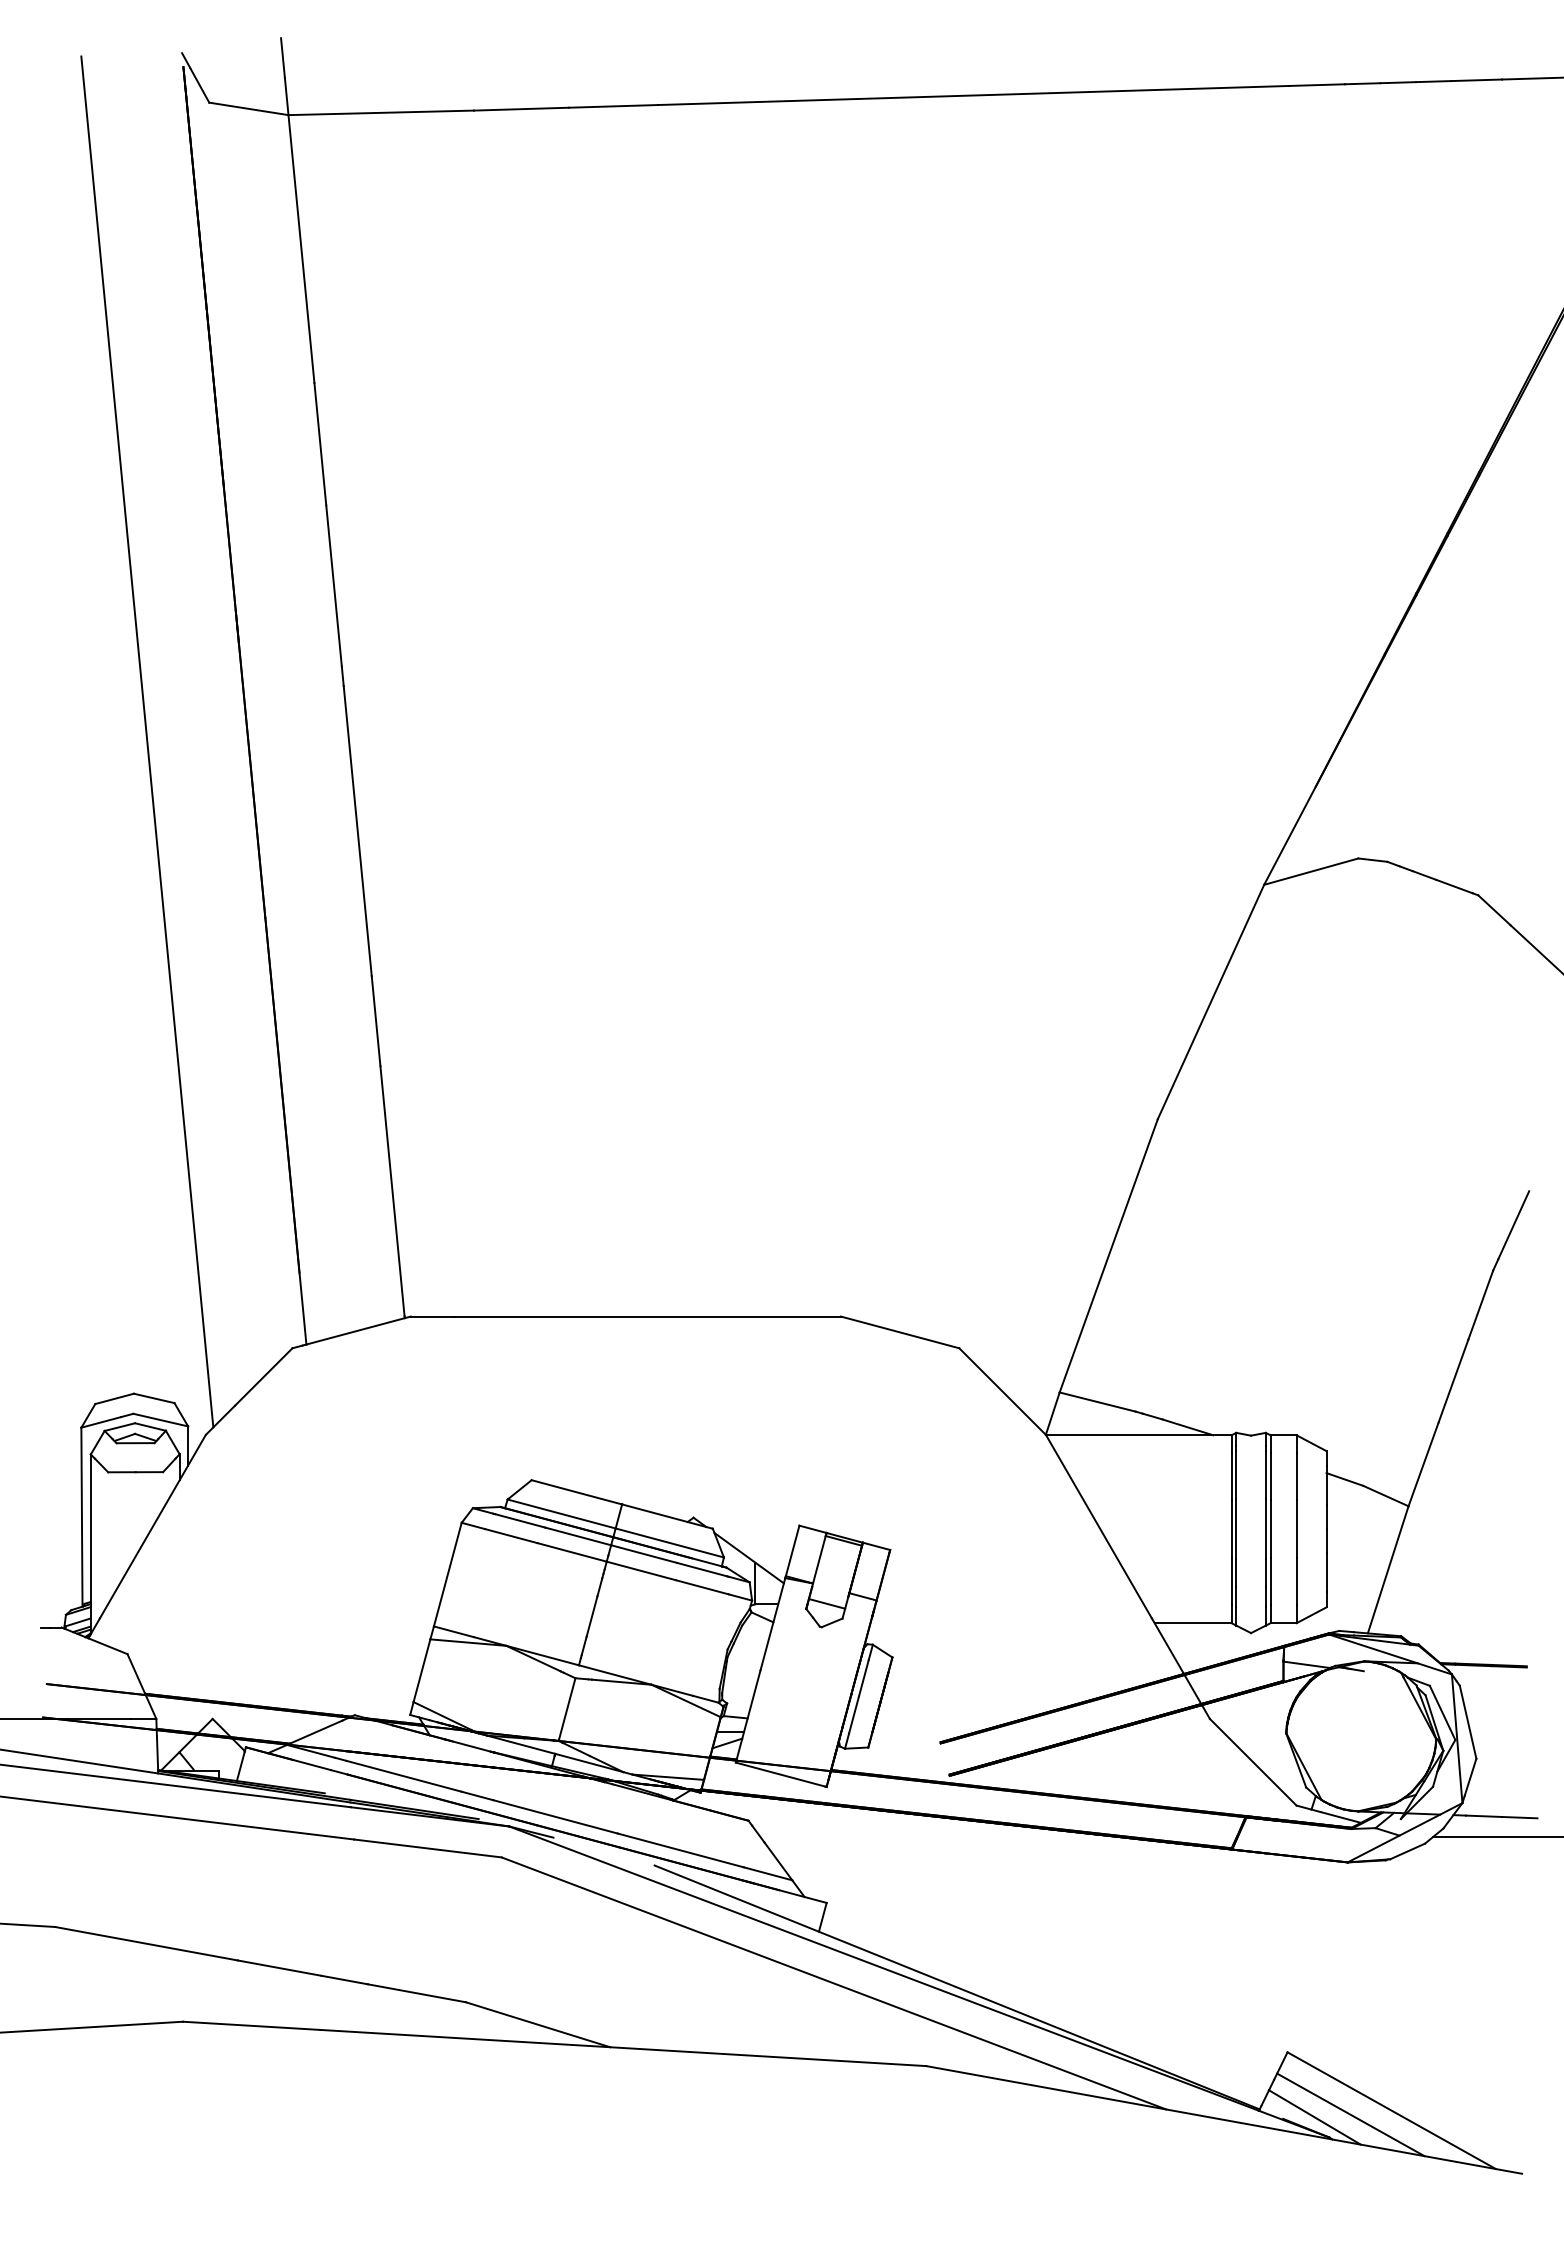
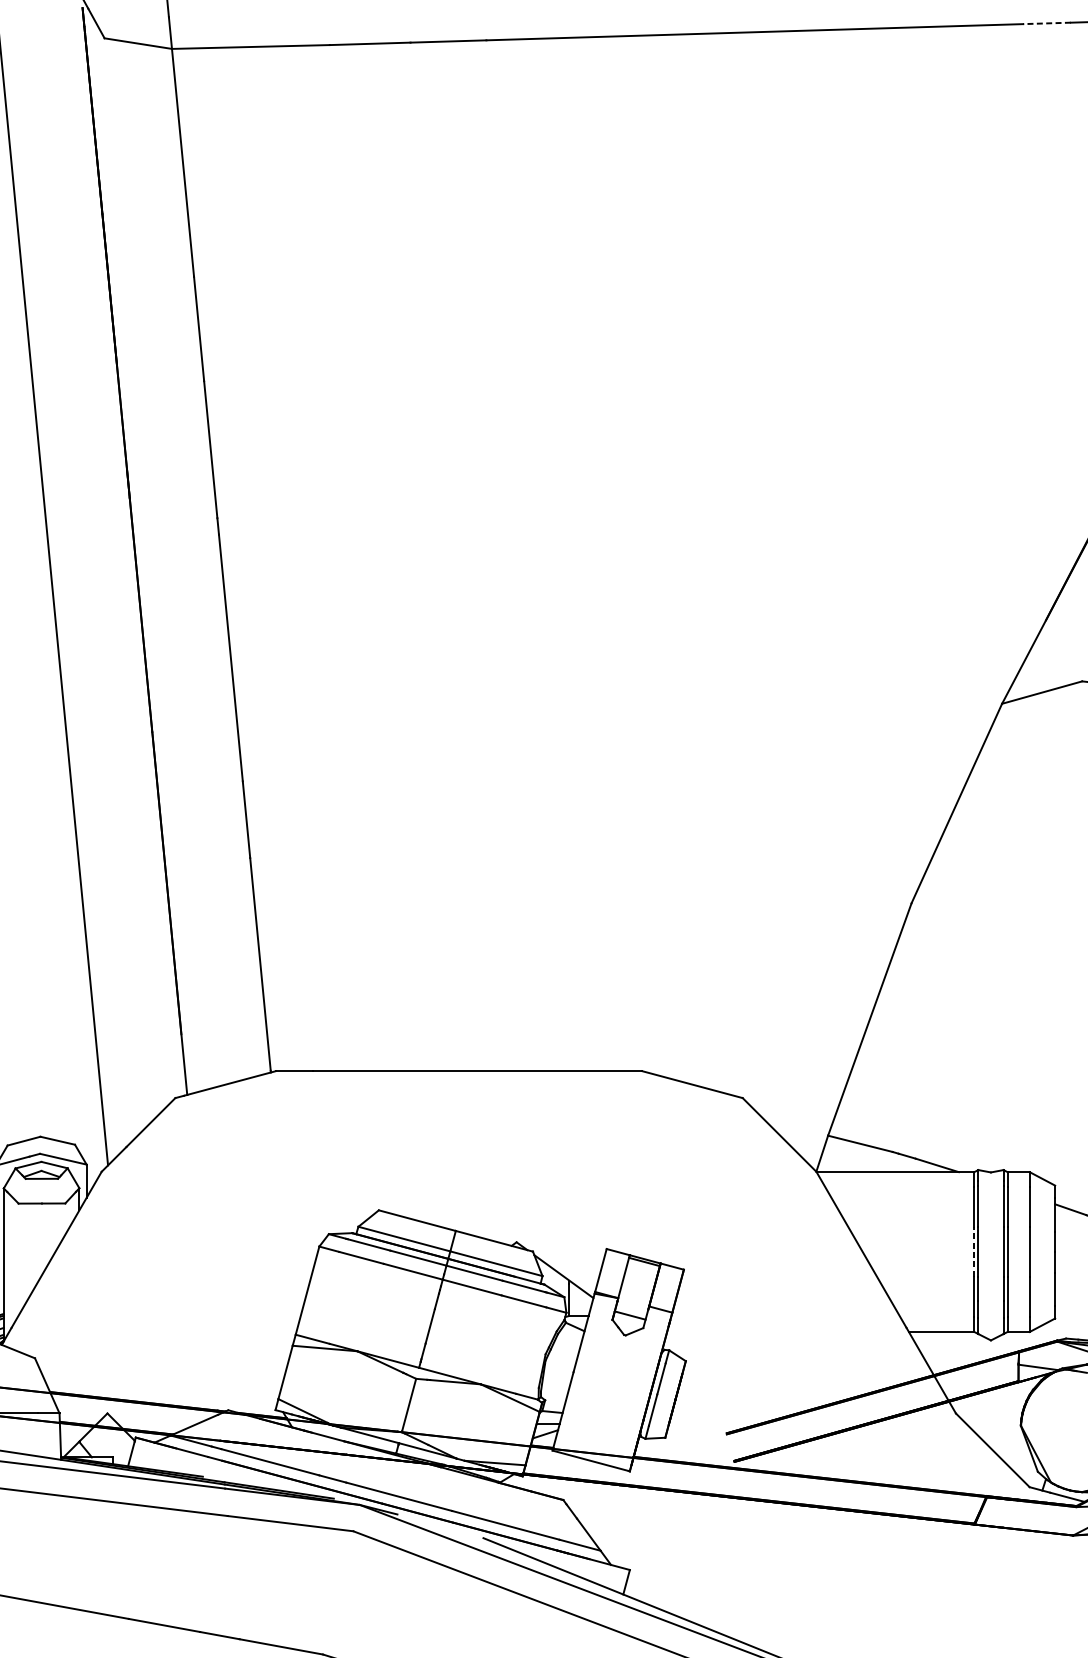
line: (1316, 85) -> (1046, 23), solid -> dashed
line: (1231, 1528) -> (974, 1251), solid -> dashed

